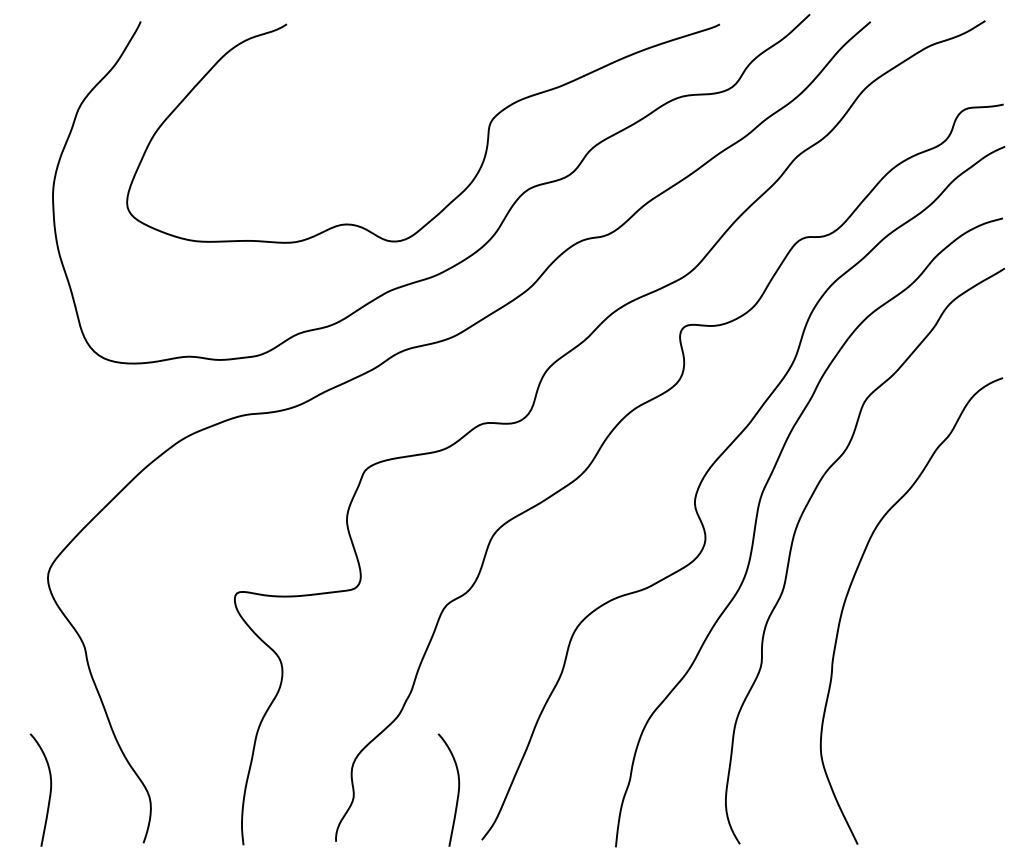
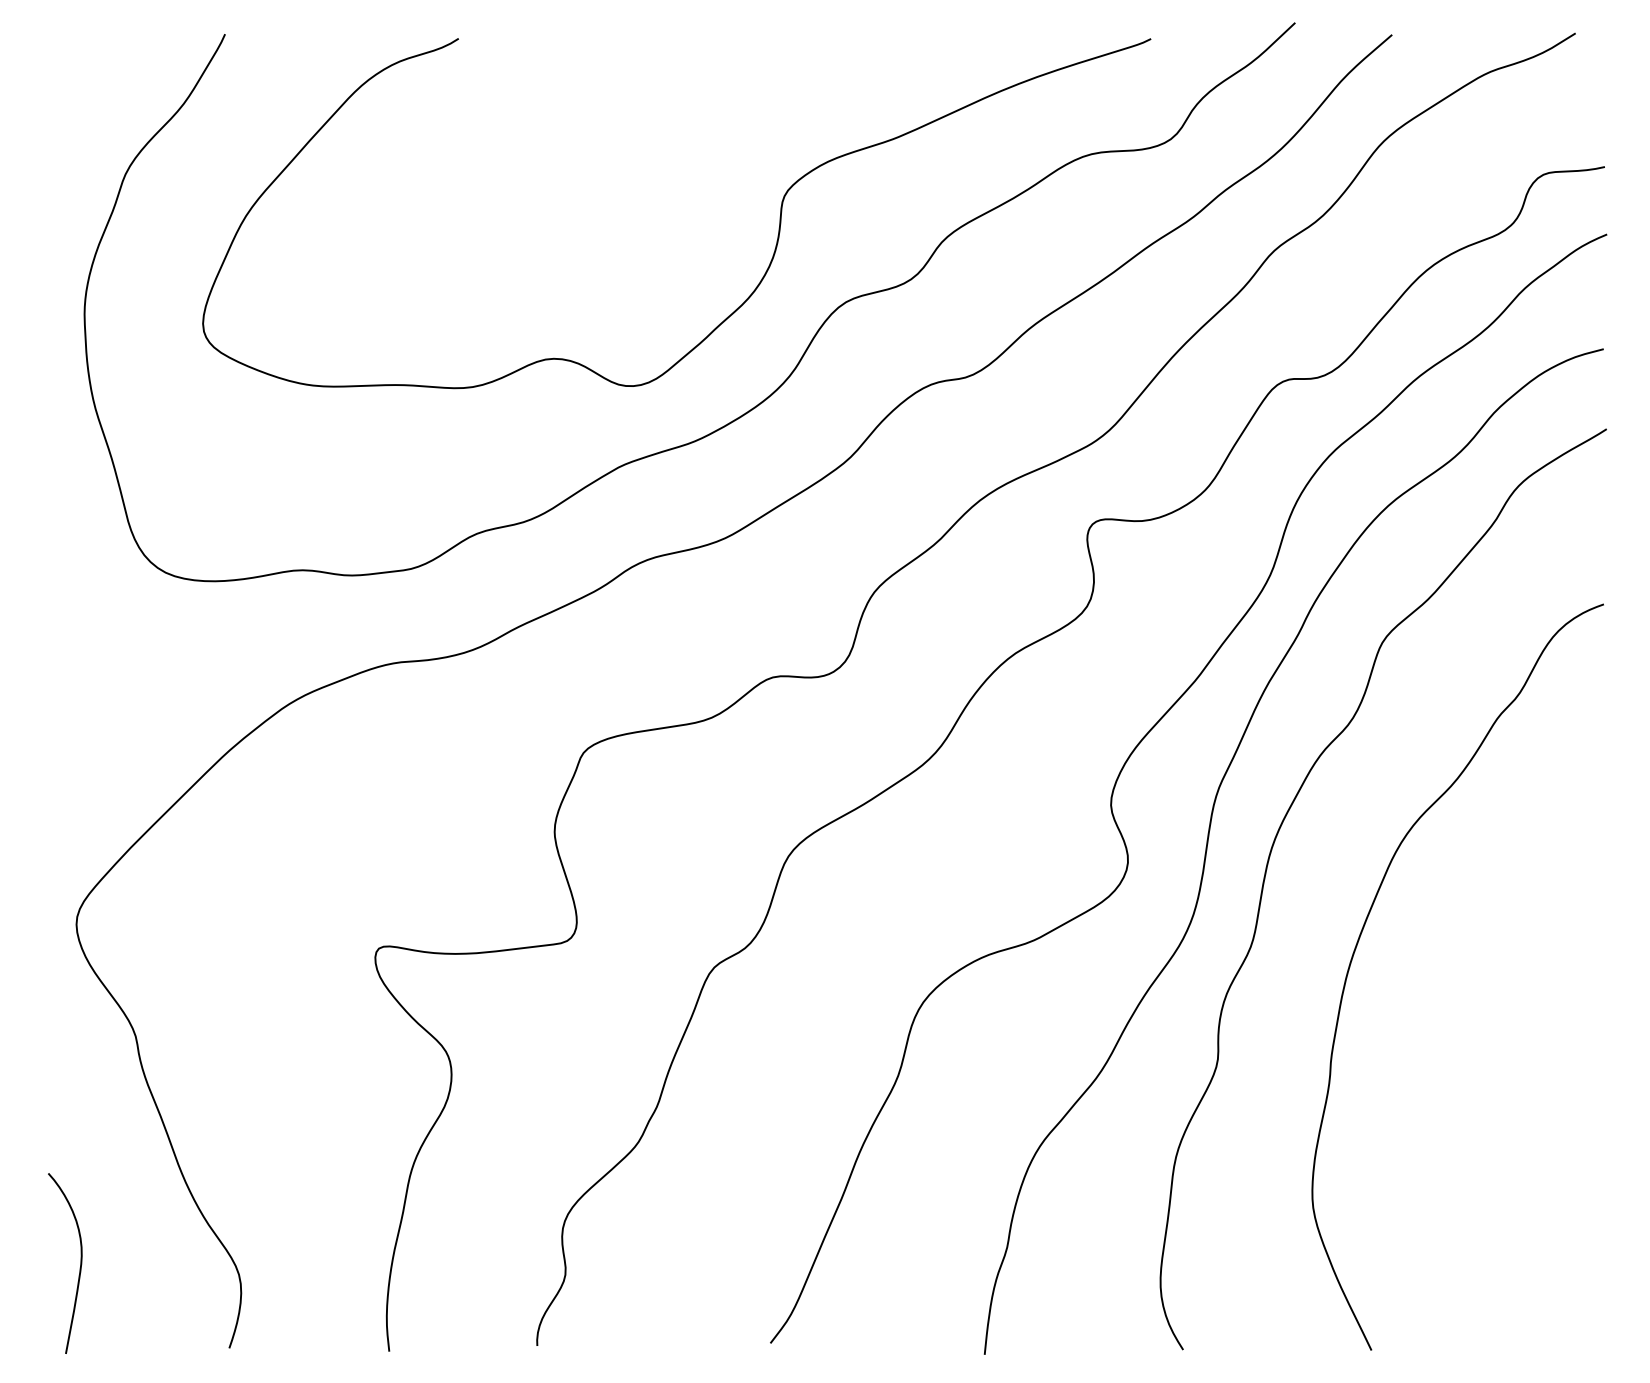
curve: (457, 791) -> (731, 1265), removed

